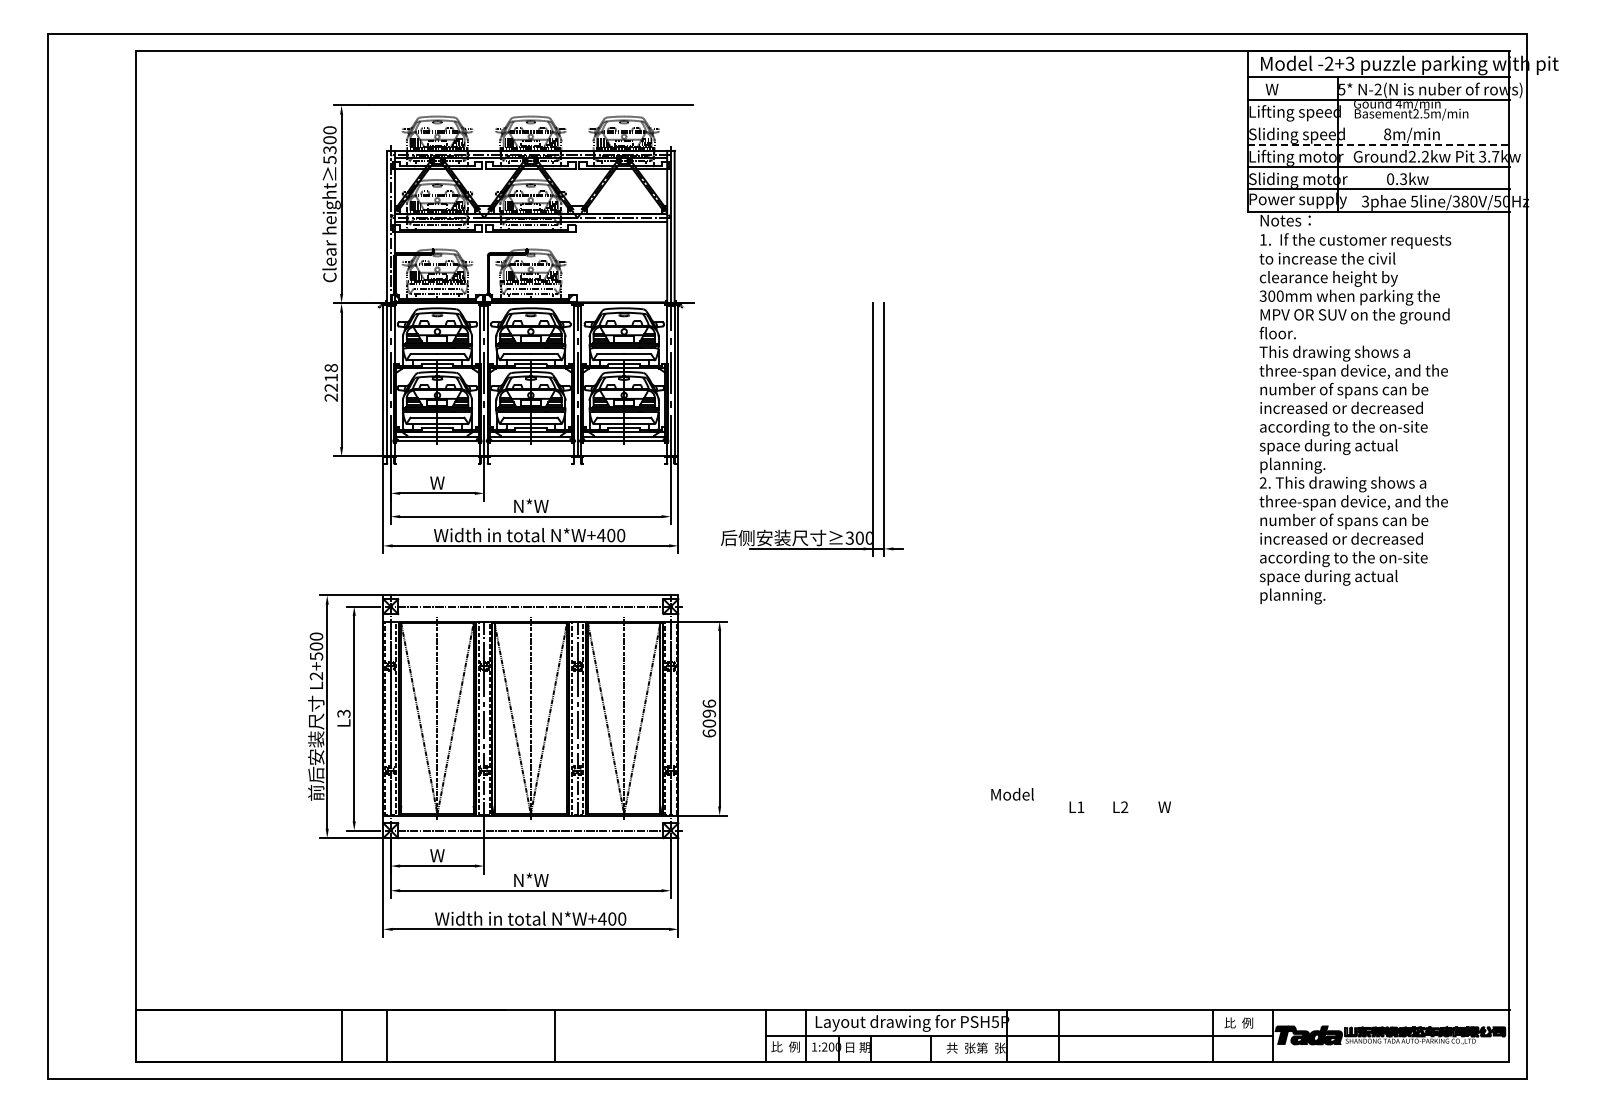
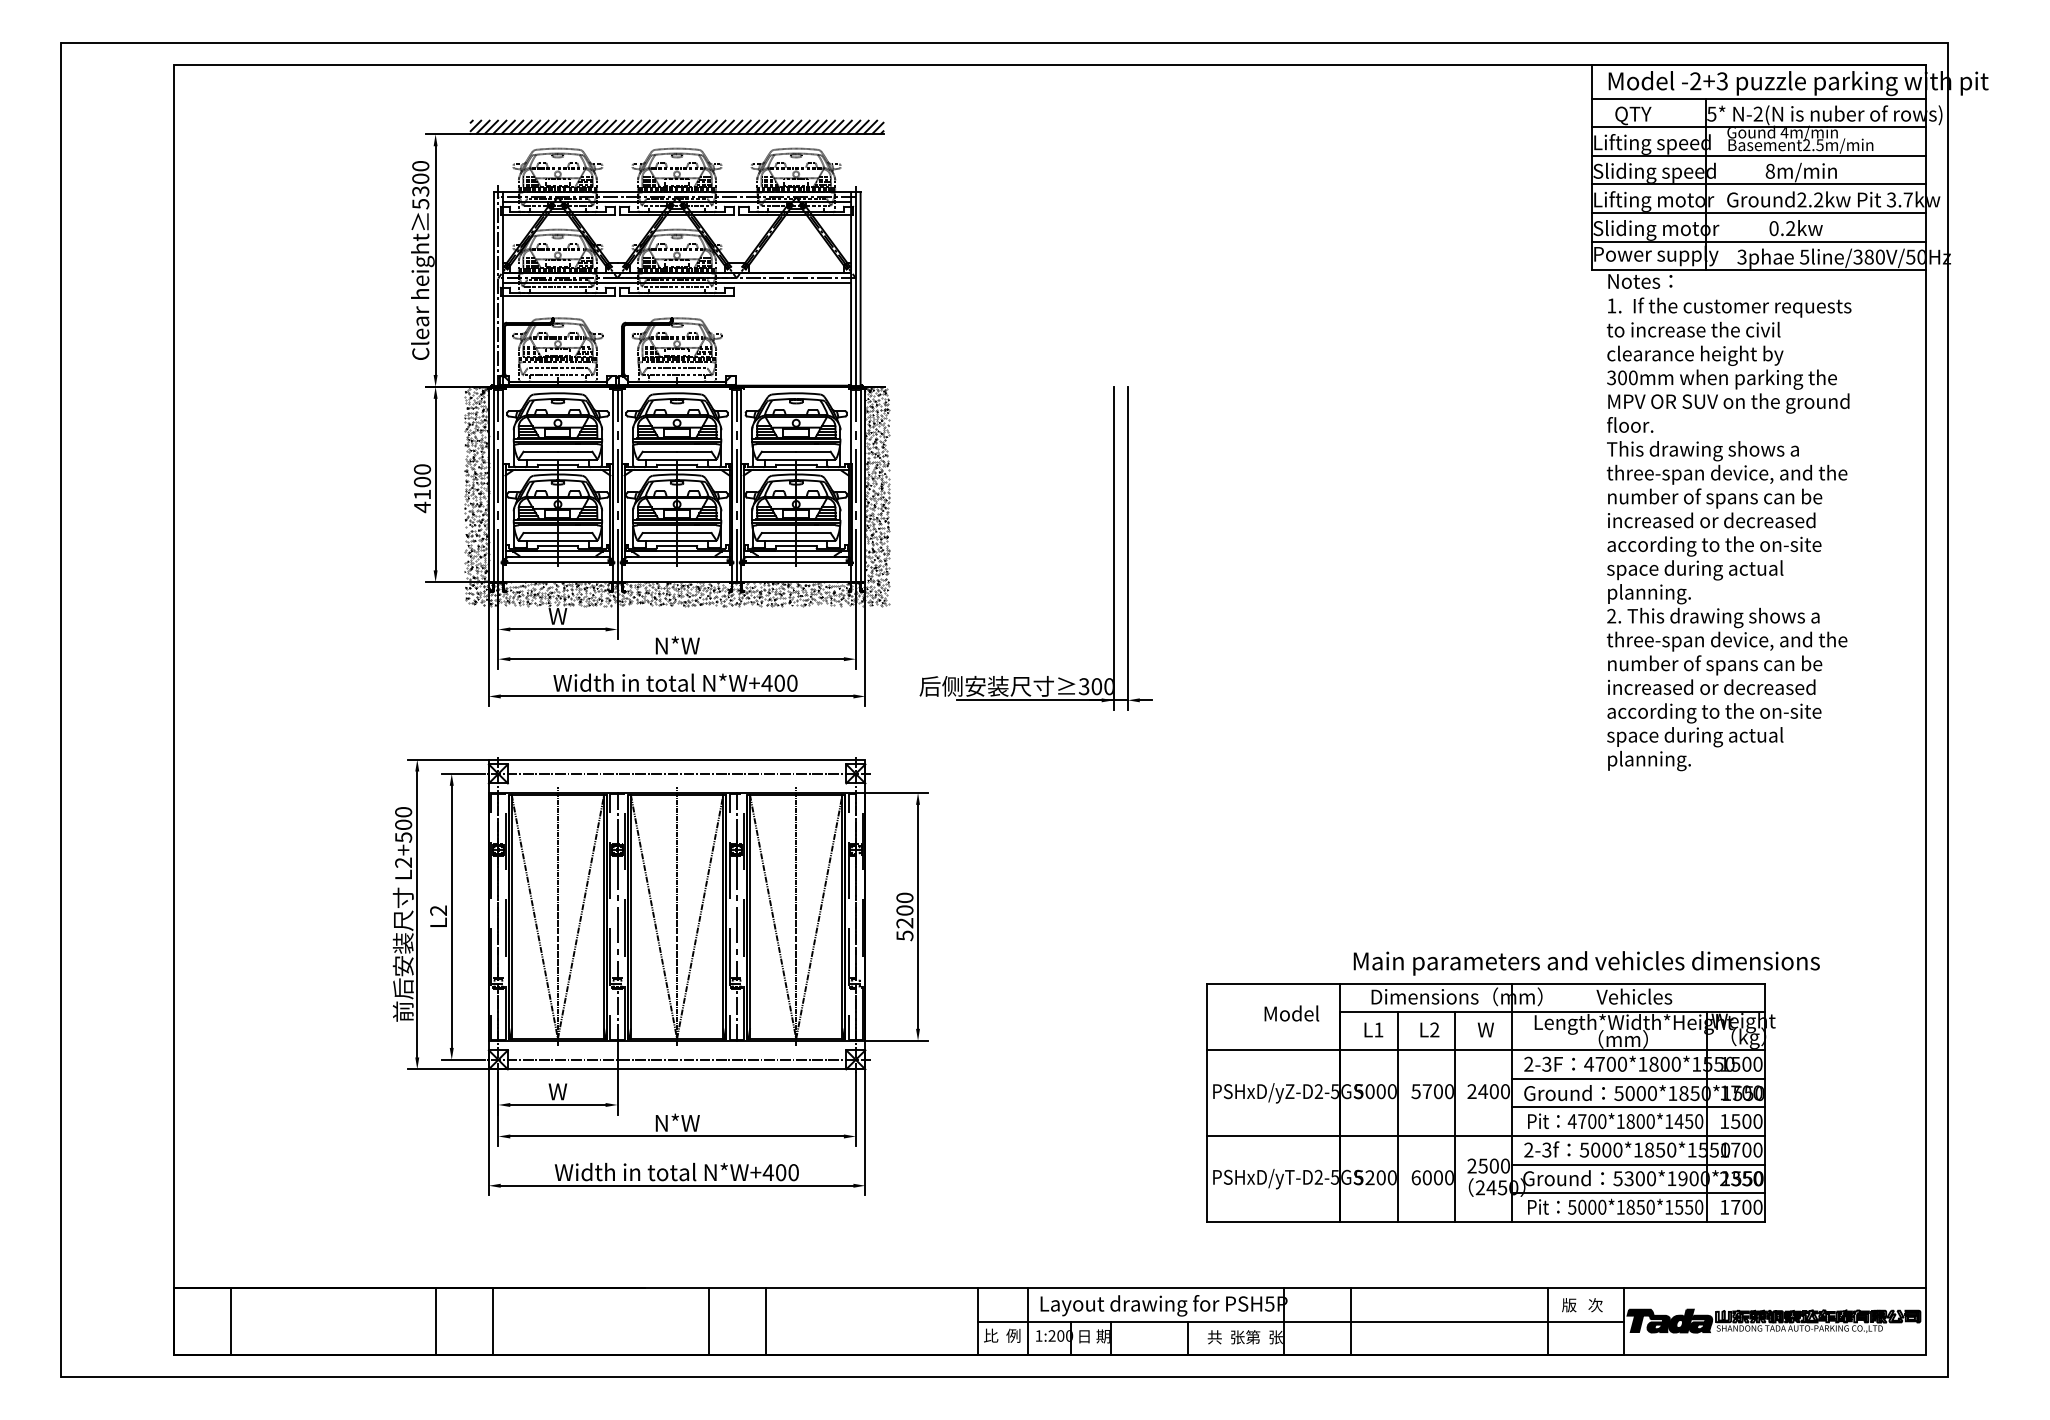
text: (1279, 90) -> (1632, 115), W -> QTY
hatch: (530, 99) -> (676, 126), added
line: (1378, 122) -> (1758, 156), added
line: (1378, 144) -> (1758, 184), dashed -> solid
text: (1403, 179) -> (1790, 228), 0.3kw -> 0.2kw
text: (330, 383) -> (421, 489), 2218 -> 4100
hatch: (530, 389) -> (676, 496), added
text: (344, 713) -> (439, 910), L3 -> L2
text: (709, 718) -> (905, 916), 6096 -> 5200
part: (1185, 851) -> (1512, 1086), added
text: (1240, 1022) -> (1582, 1304), 比  例 -> 版   次
line: (180, 1035) -> (230, 1321), added
line: (600, 1035) -> (765, 1321), added

